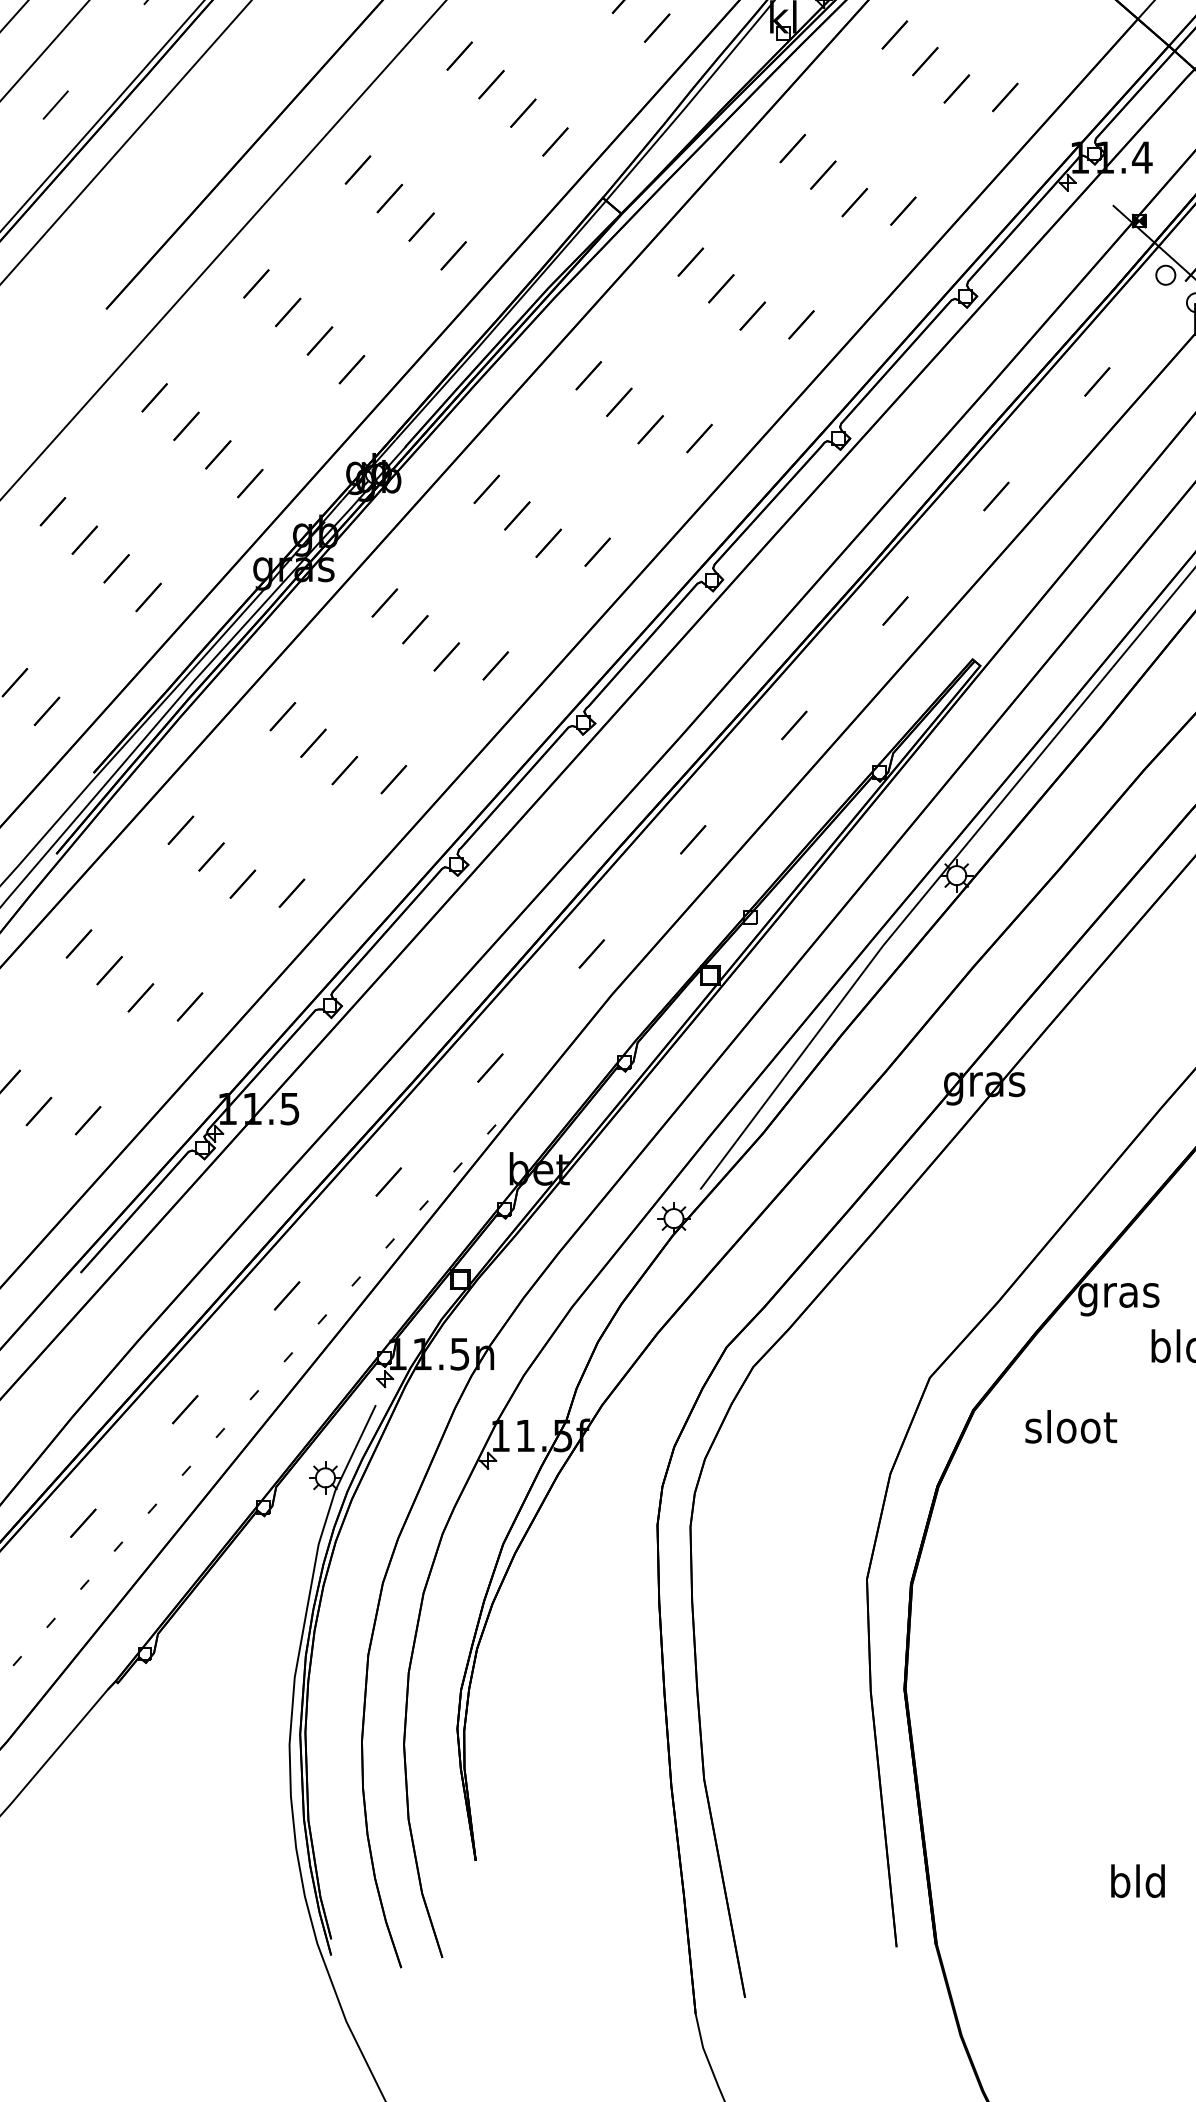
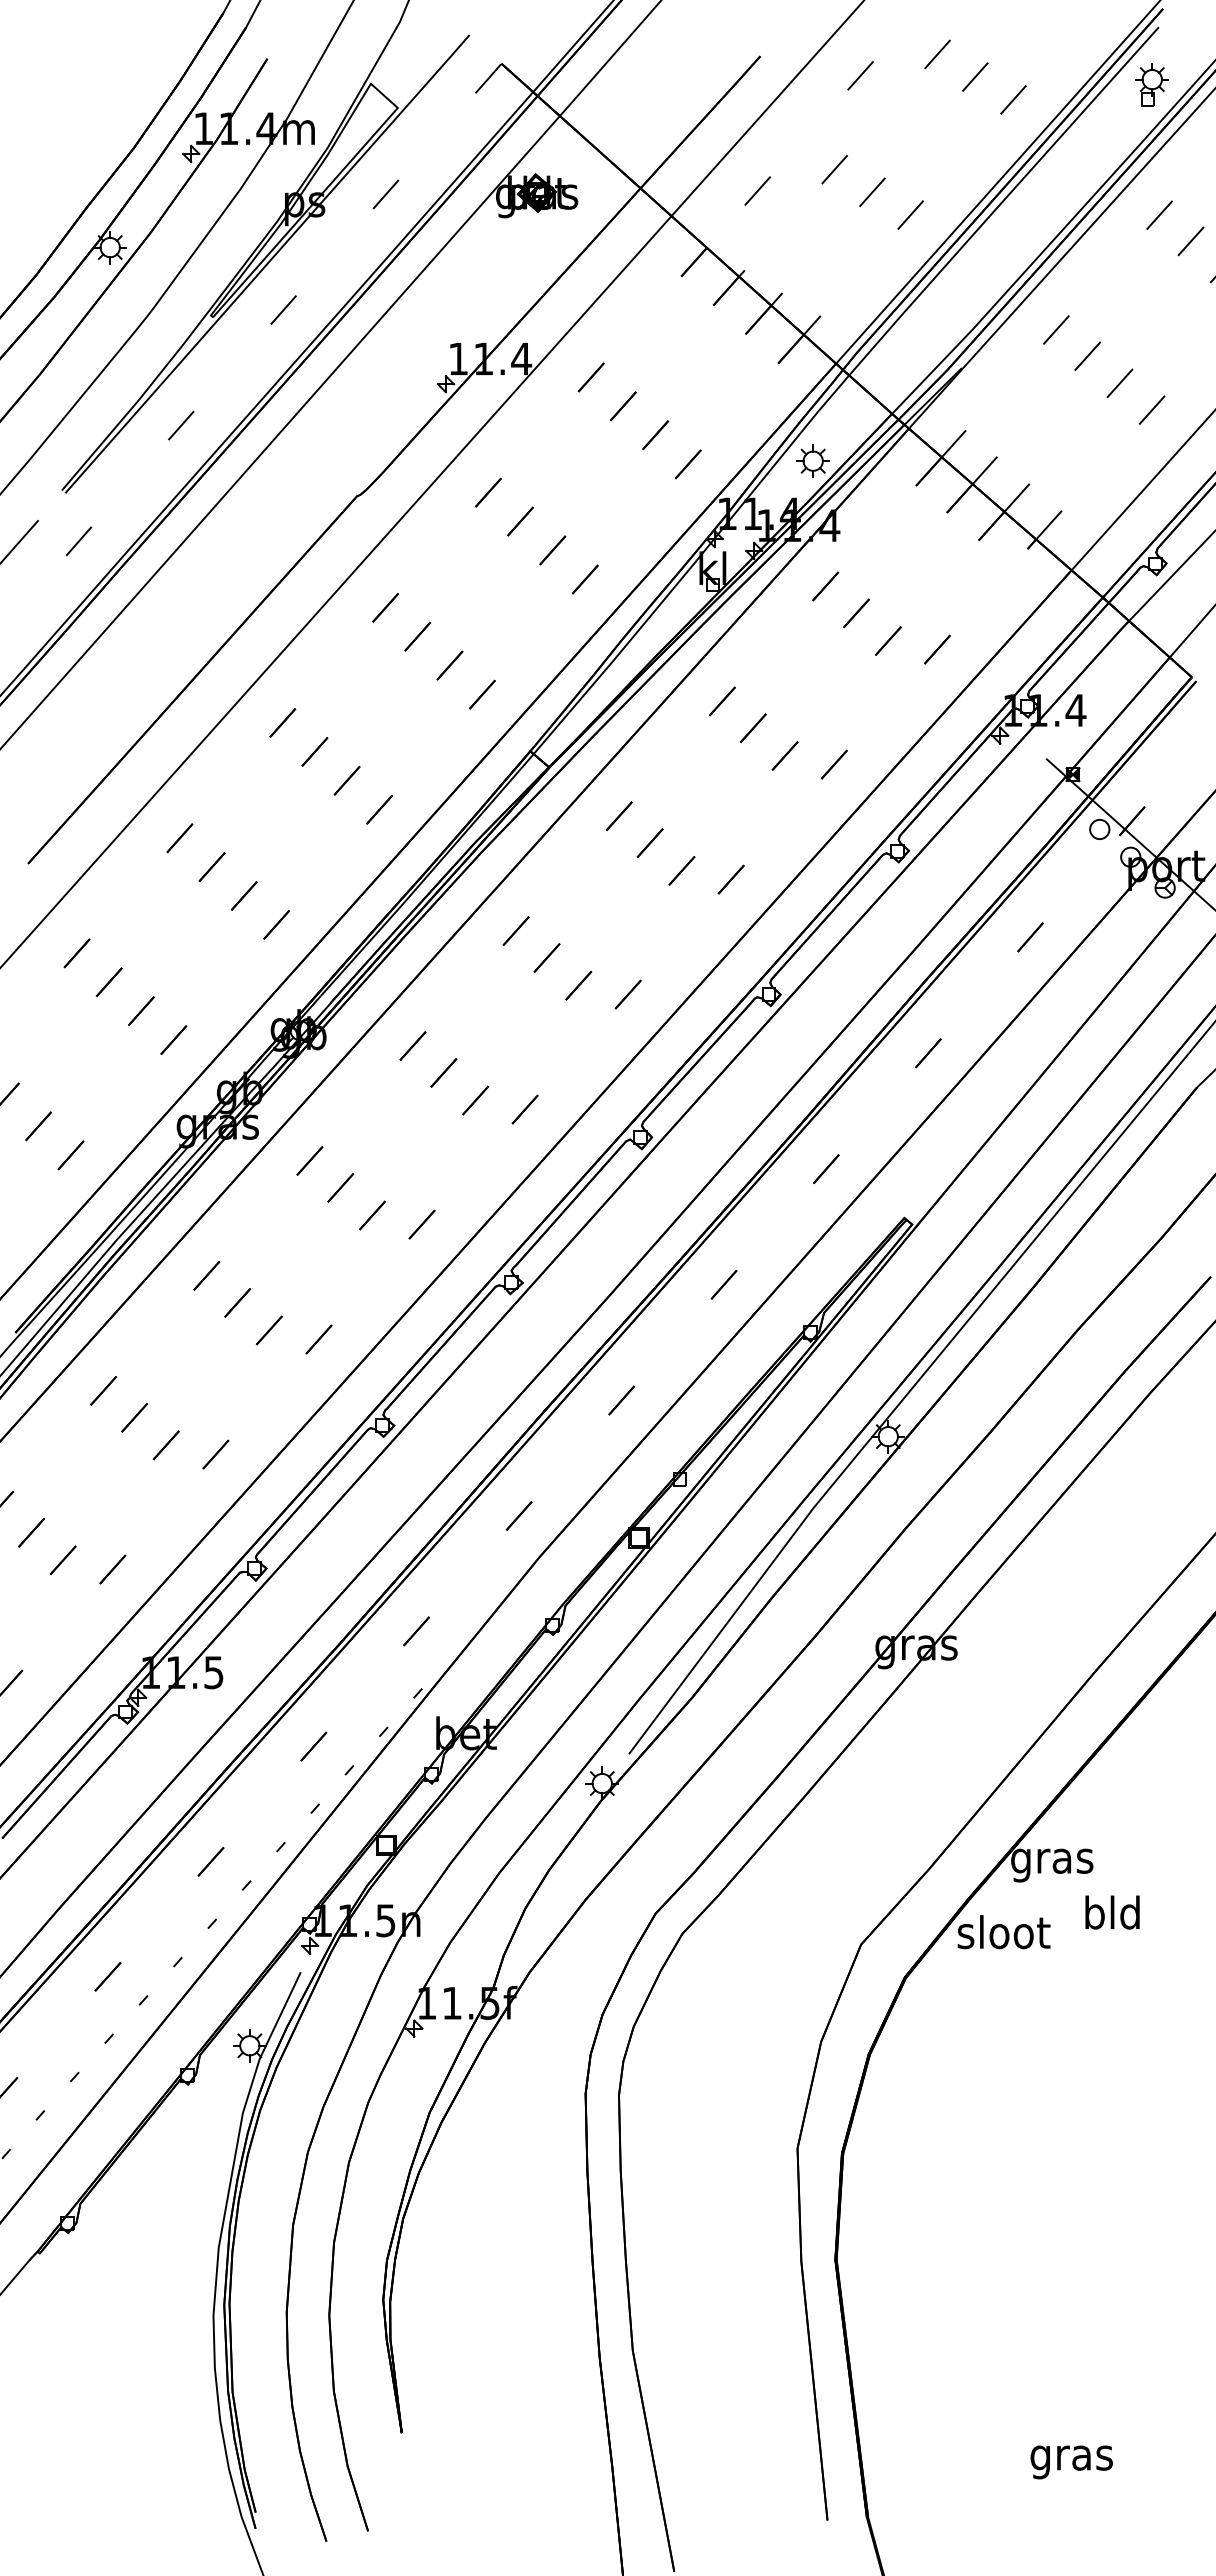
text: (1070, 1427) -> (1003, 1932), moved
text: (1137, 1884) -> (1071, 2457), bld -> gras

